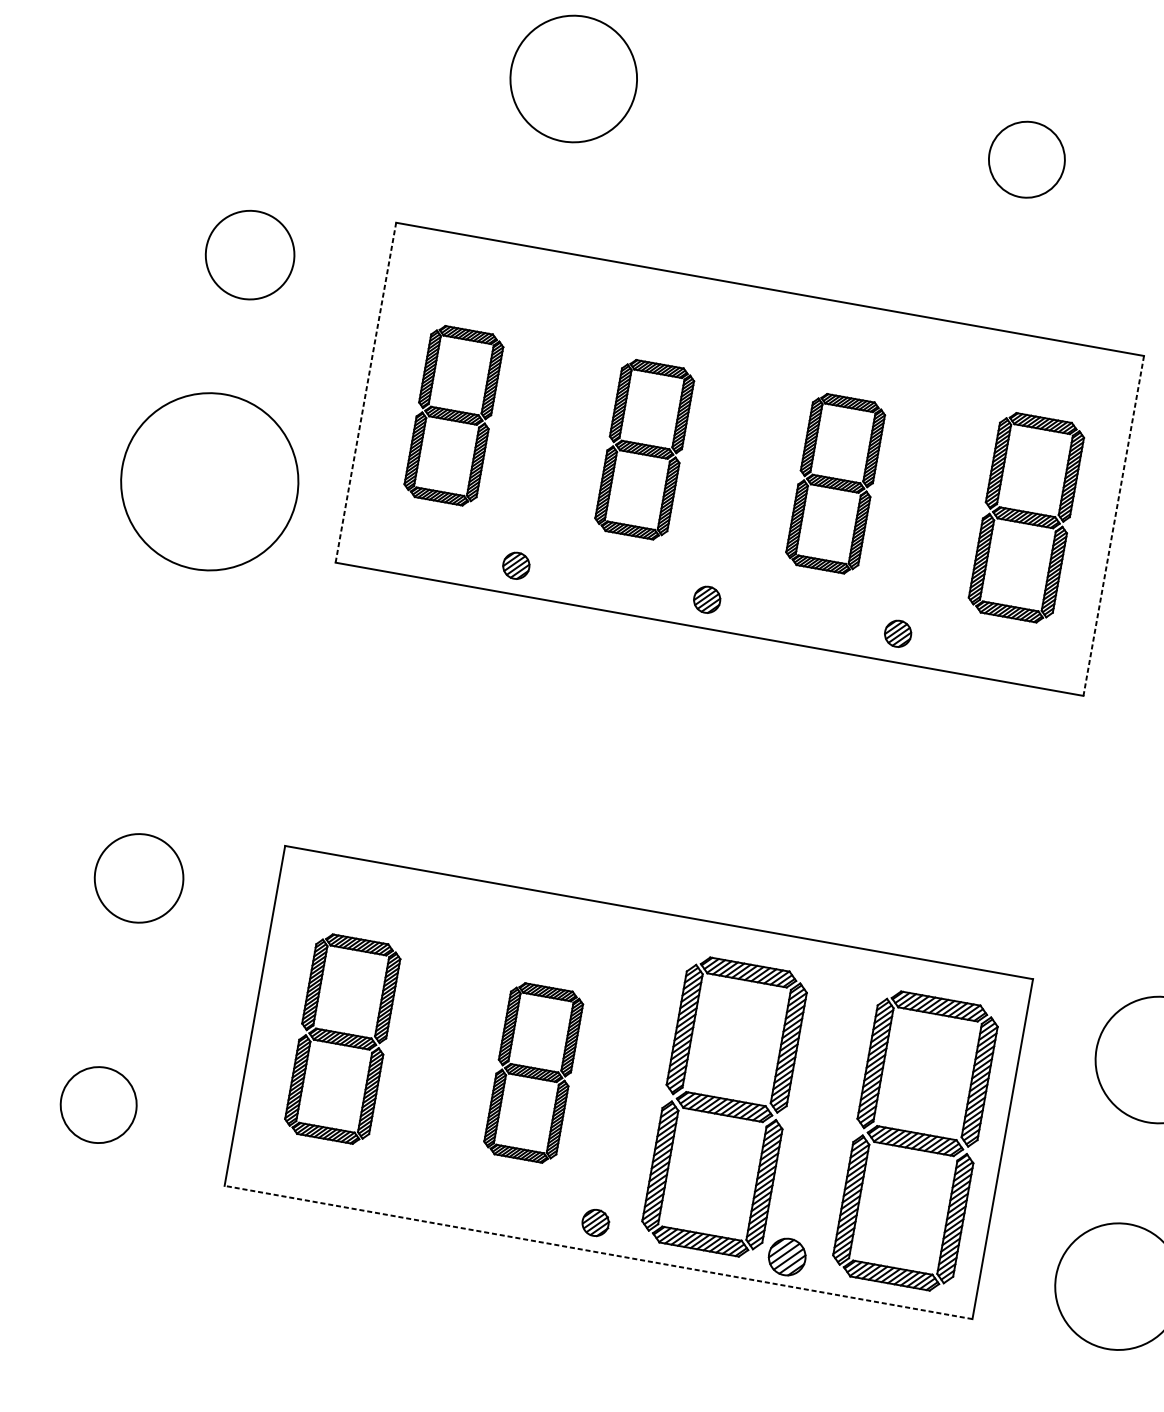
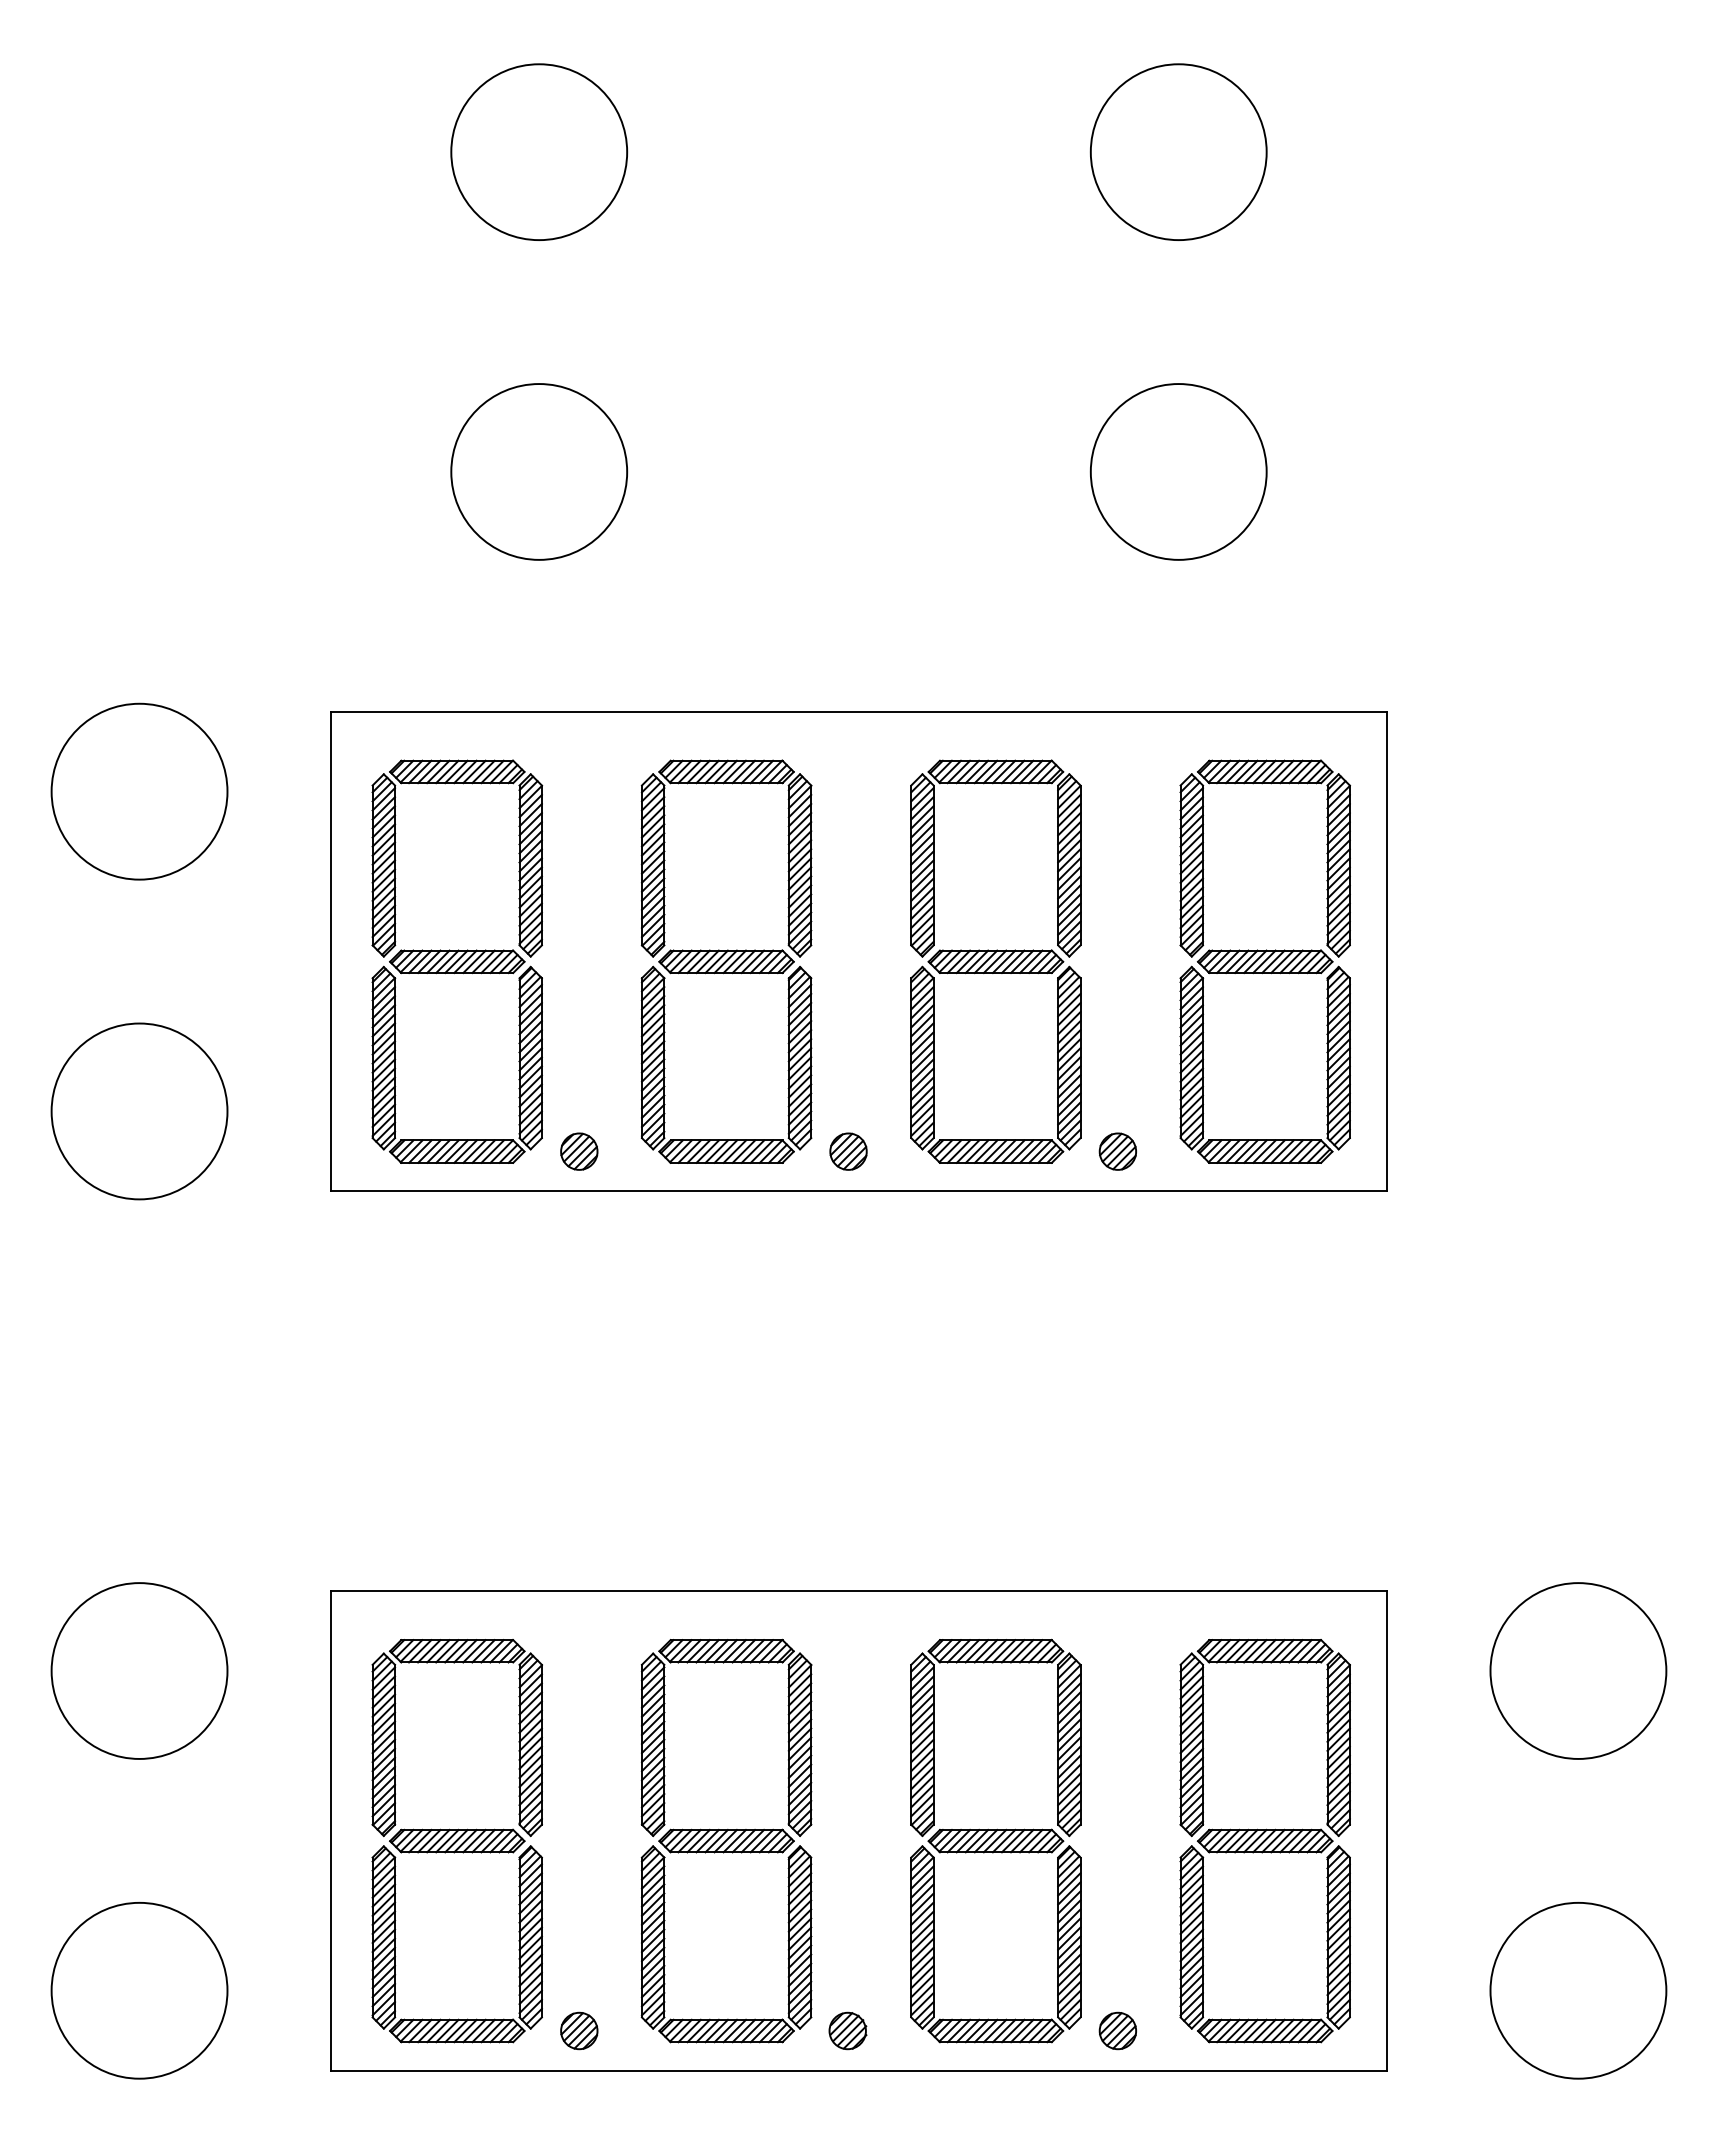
part: (1026, 159) -> (1178, 471), size x1.67
part: (250, 255) -> (139, 791), size x1.43
line: (365, 392) -> (331, 951), dashed -> solid
part: (454, 415) -> (457, 961), size x1.67
part: (644, 449) -> (726, 961), size x1.67
part: (209, 481) -> (139, 1111), size x0.71
part: (835, 483) -> (995, 961), size x1.67
part: (1025, 517) -> (1264, 961), size x1.43
line: (1113, 525) -> (1386, 951), dashed -> solid
part: (139, 878) -> (139, 1670), size x1.43
part: (342, 1039) -> (456, 1841), size x1.43
part: (533, 1072) -> (726, 1840), size x1.67
part: (98, 1104) -> (139, 1990), size x1.67
part: (405, 1188) -> (579, 2030), added
line: (598, 1252) -> (858, 2070), dashed -> solid
part: (786, 1256) -> (1117, 2030), size x0.71

